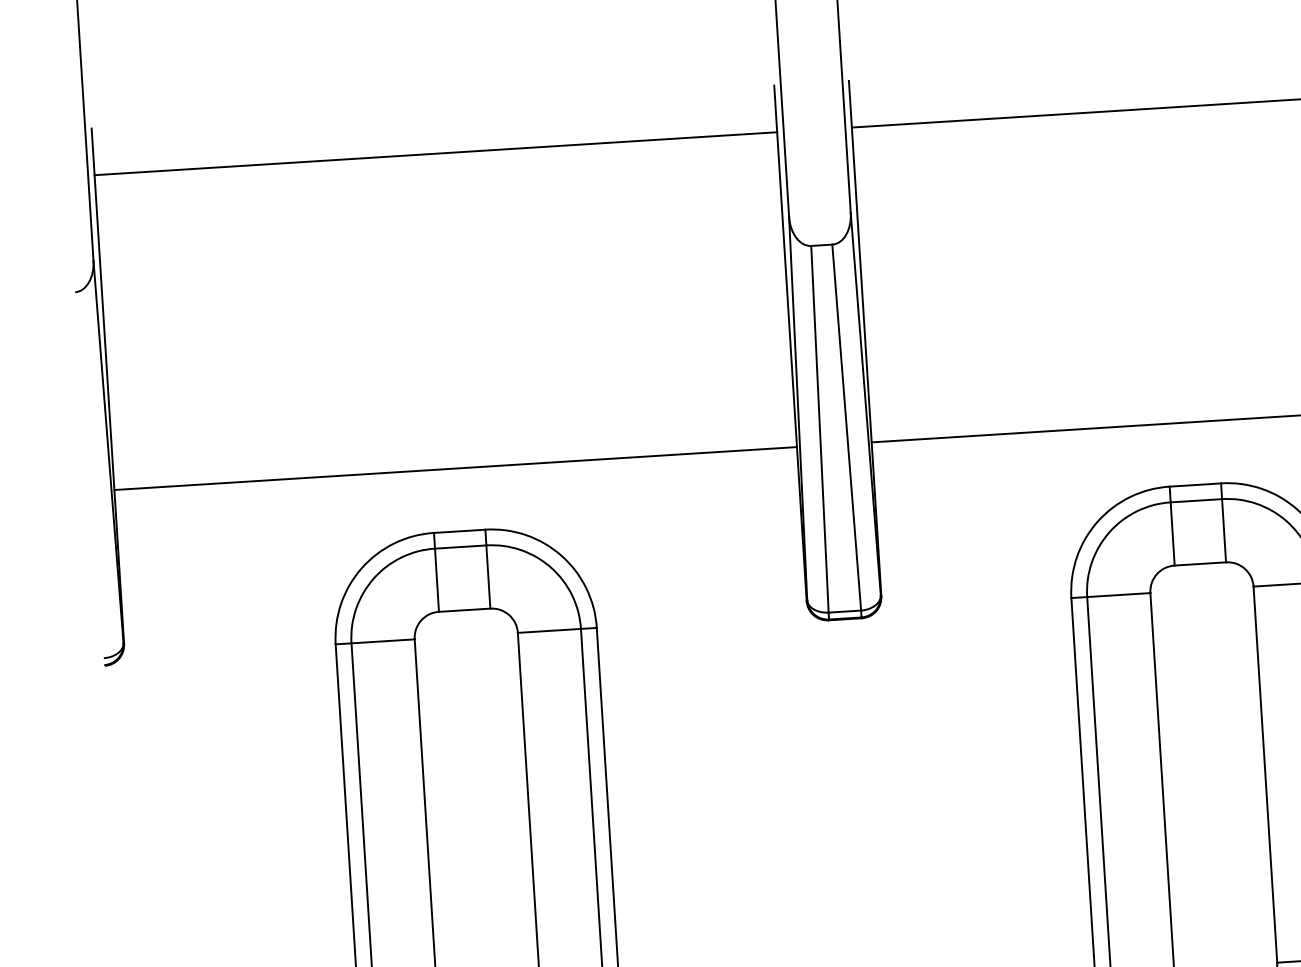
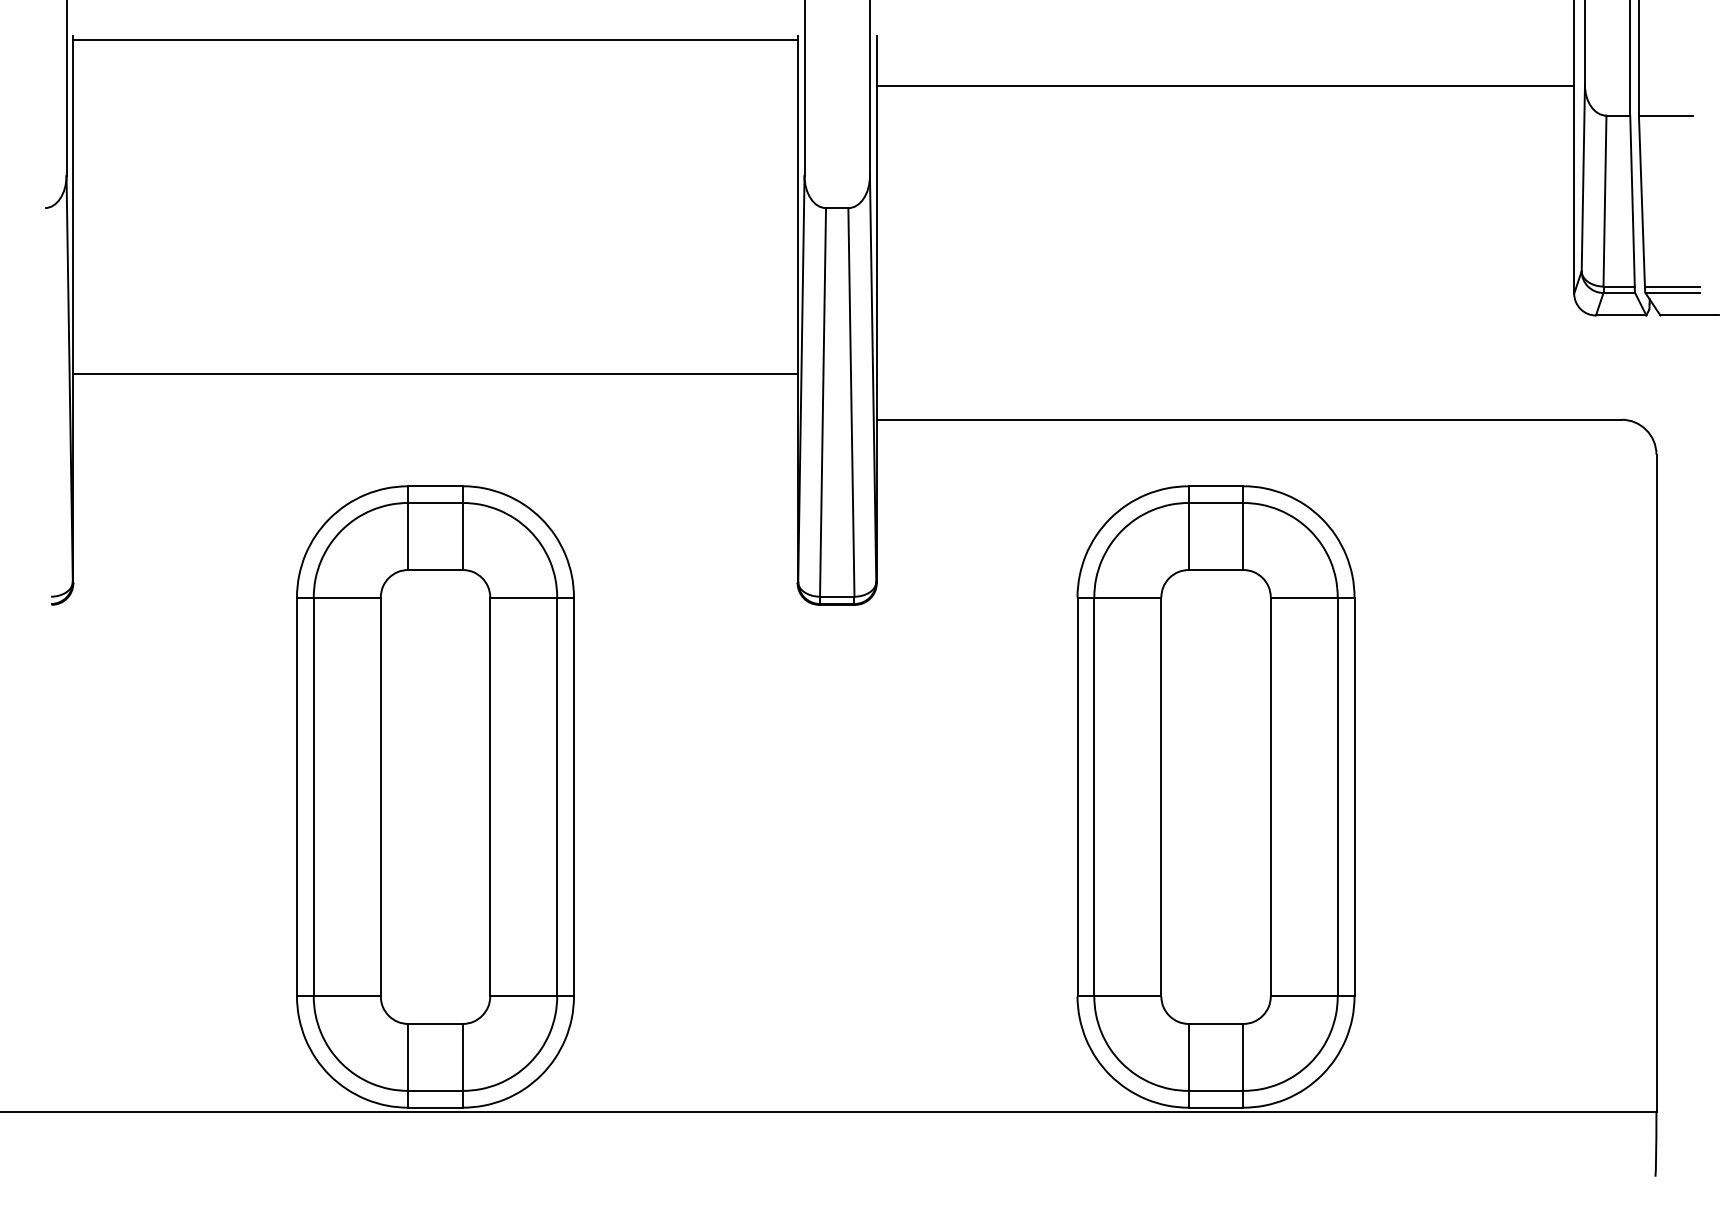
line: (435, 153) -> (435, 39), moved
line: (455, 468) -> (435, 373), moved

